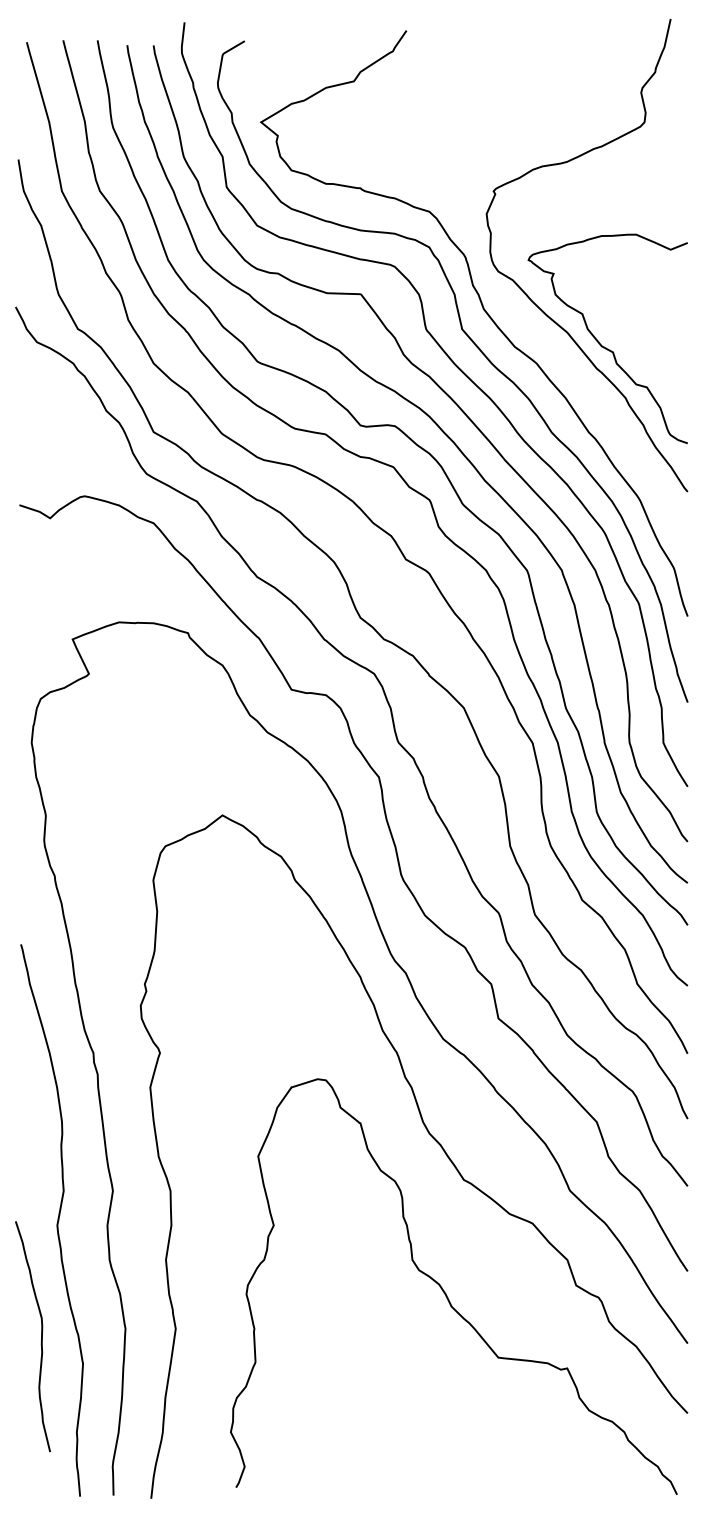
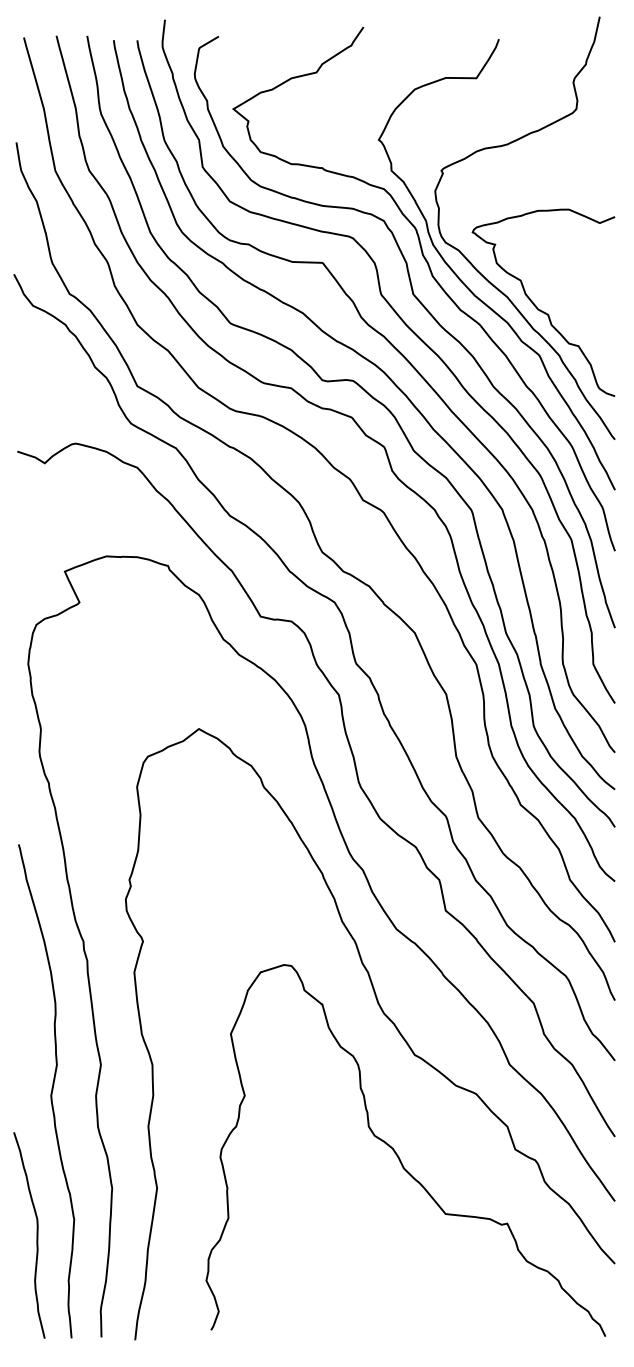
curve: (526, 324) -> (470, 289), added
curve: (41, 1336) -> (37, 1235), moved

